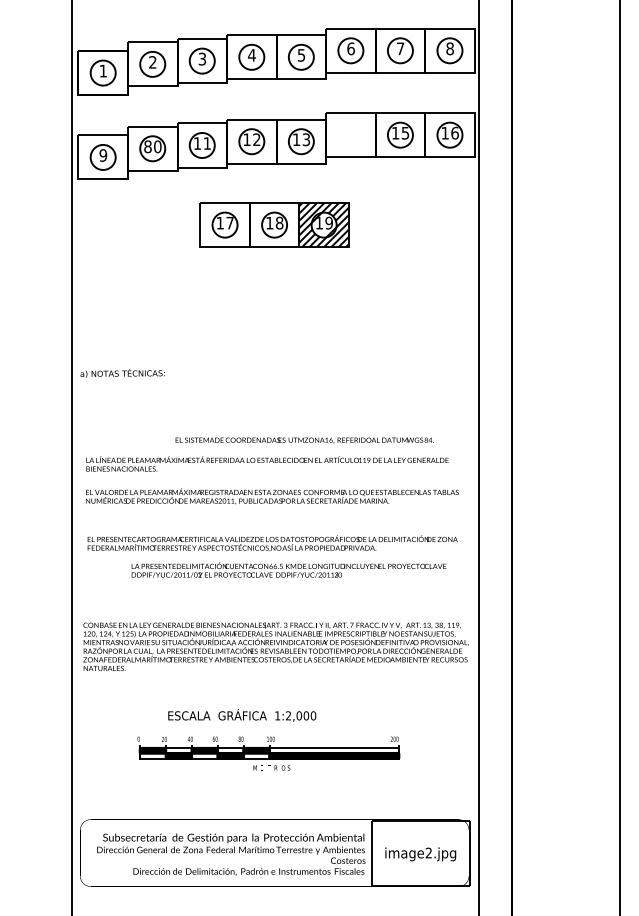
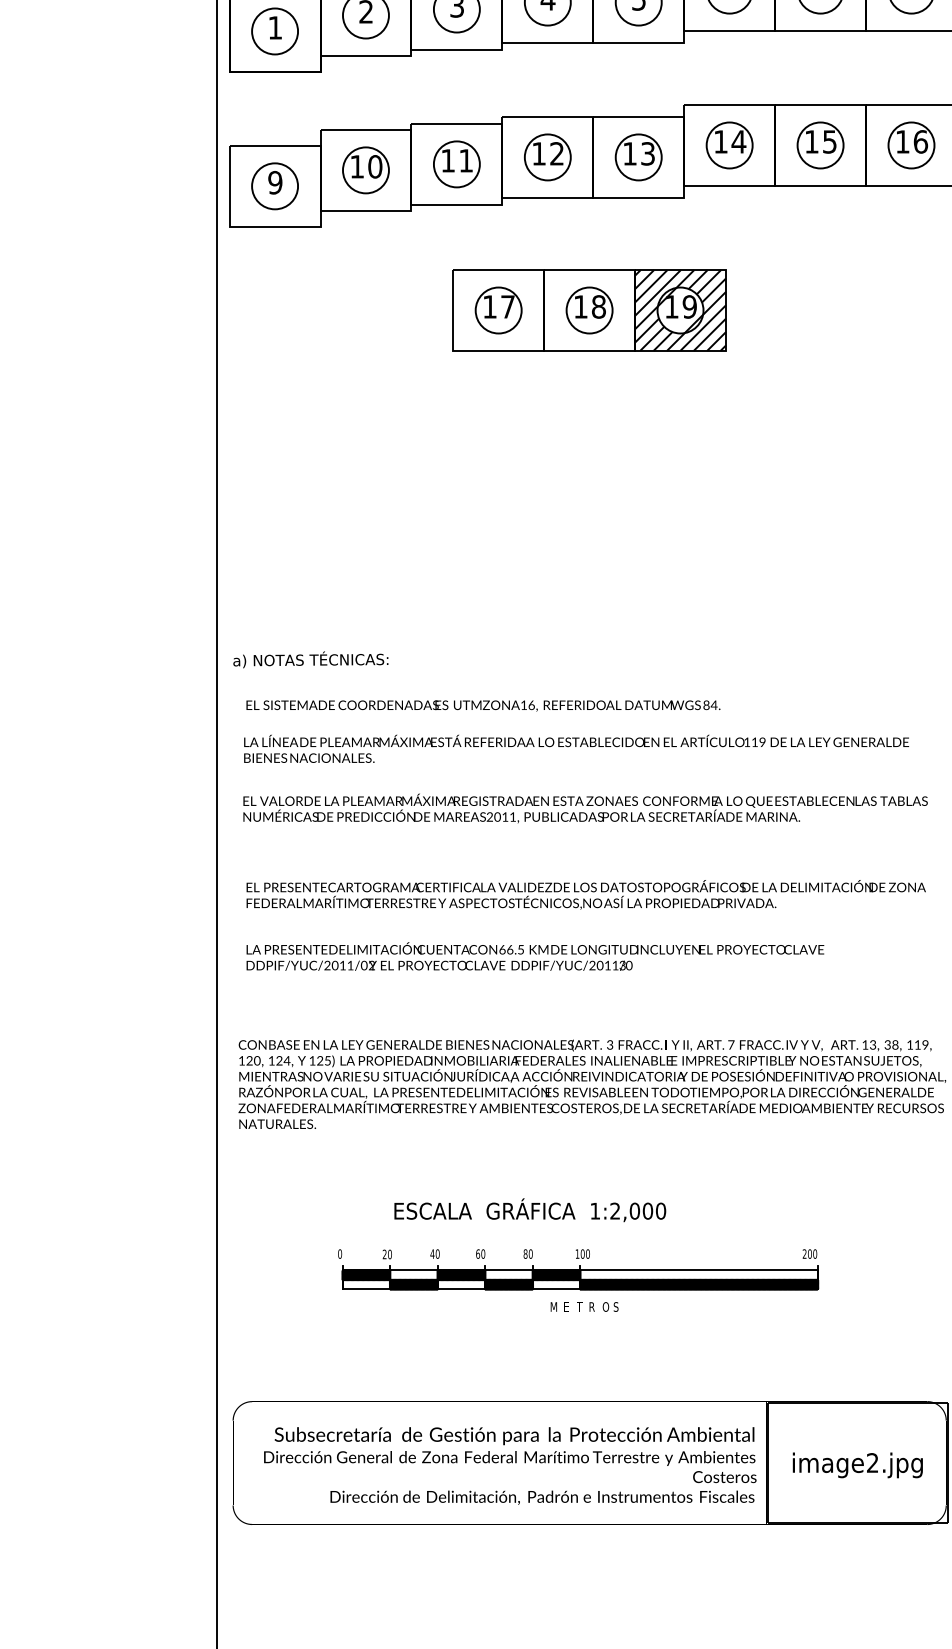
part: (350, 134) -> (728, 144), added
text: (147, 146) -> (356, 166), 80 -> 10
text: (122, 373) -> (310, 659), moved
text: (304, 440) -> (482, 705), moved
text: (288, 569) -> (534, 955), moved

